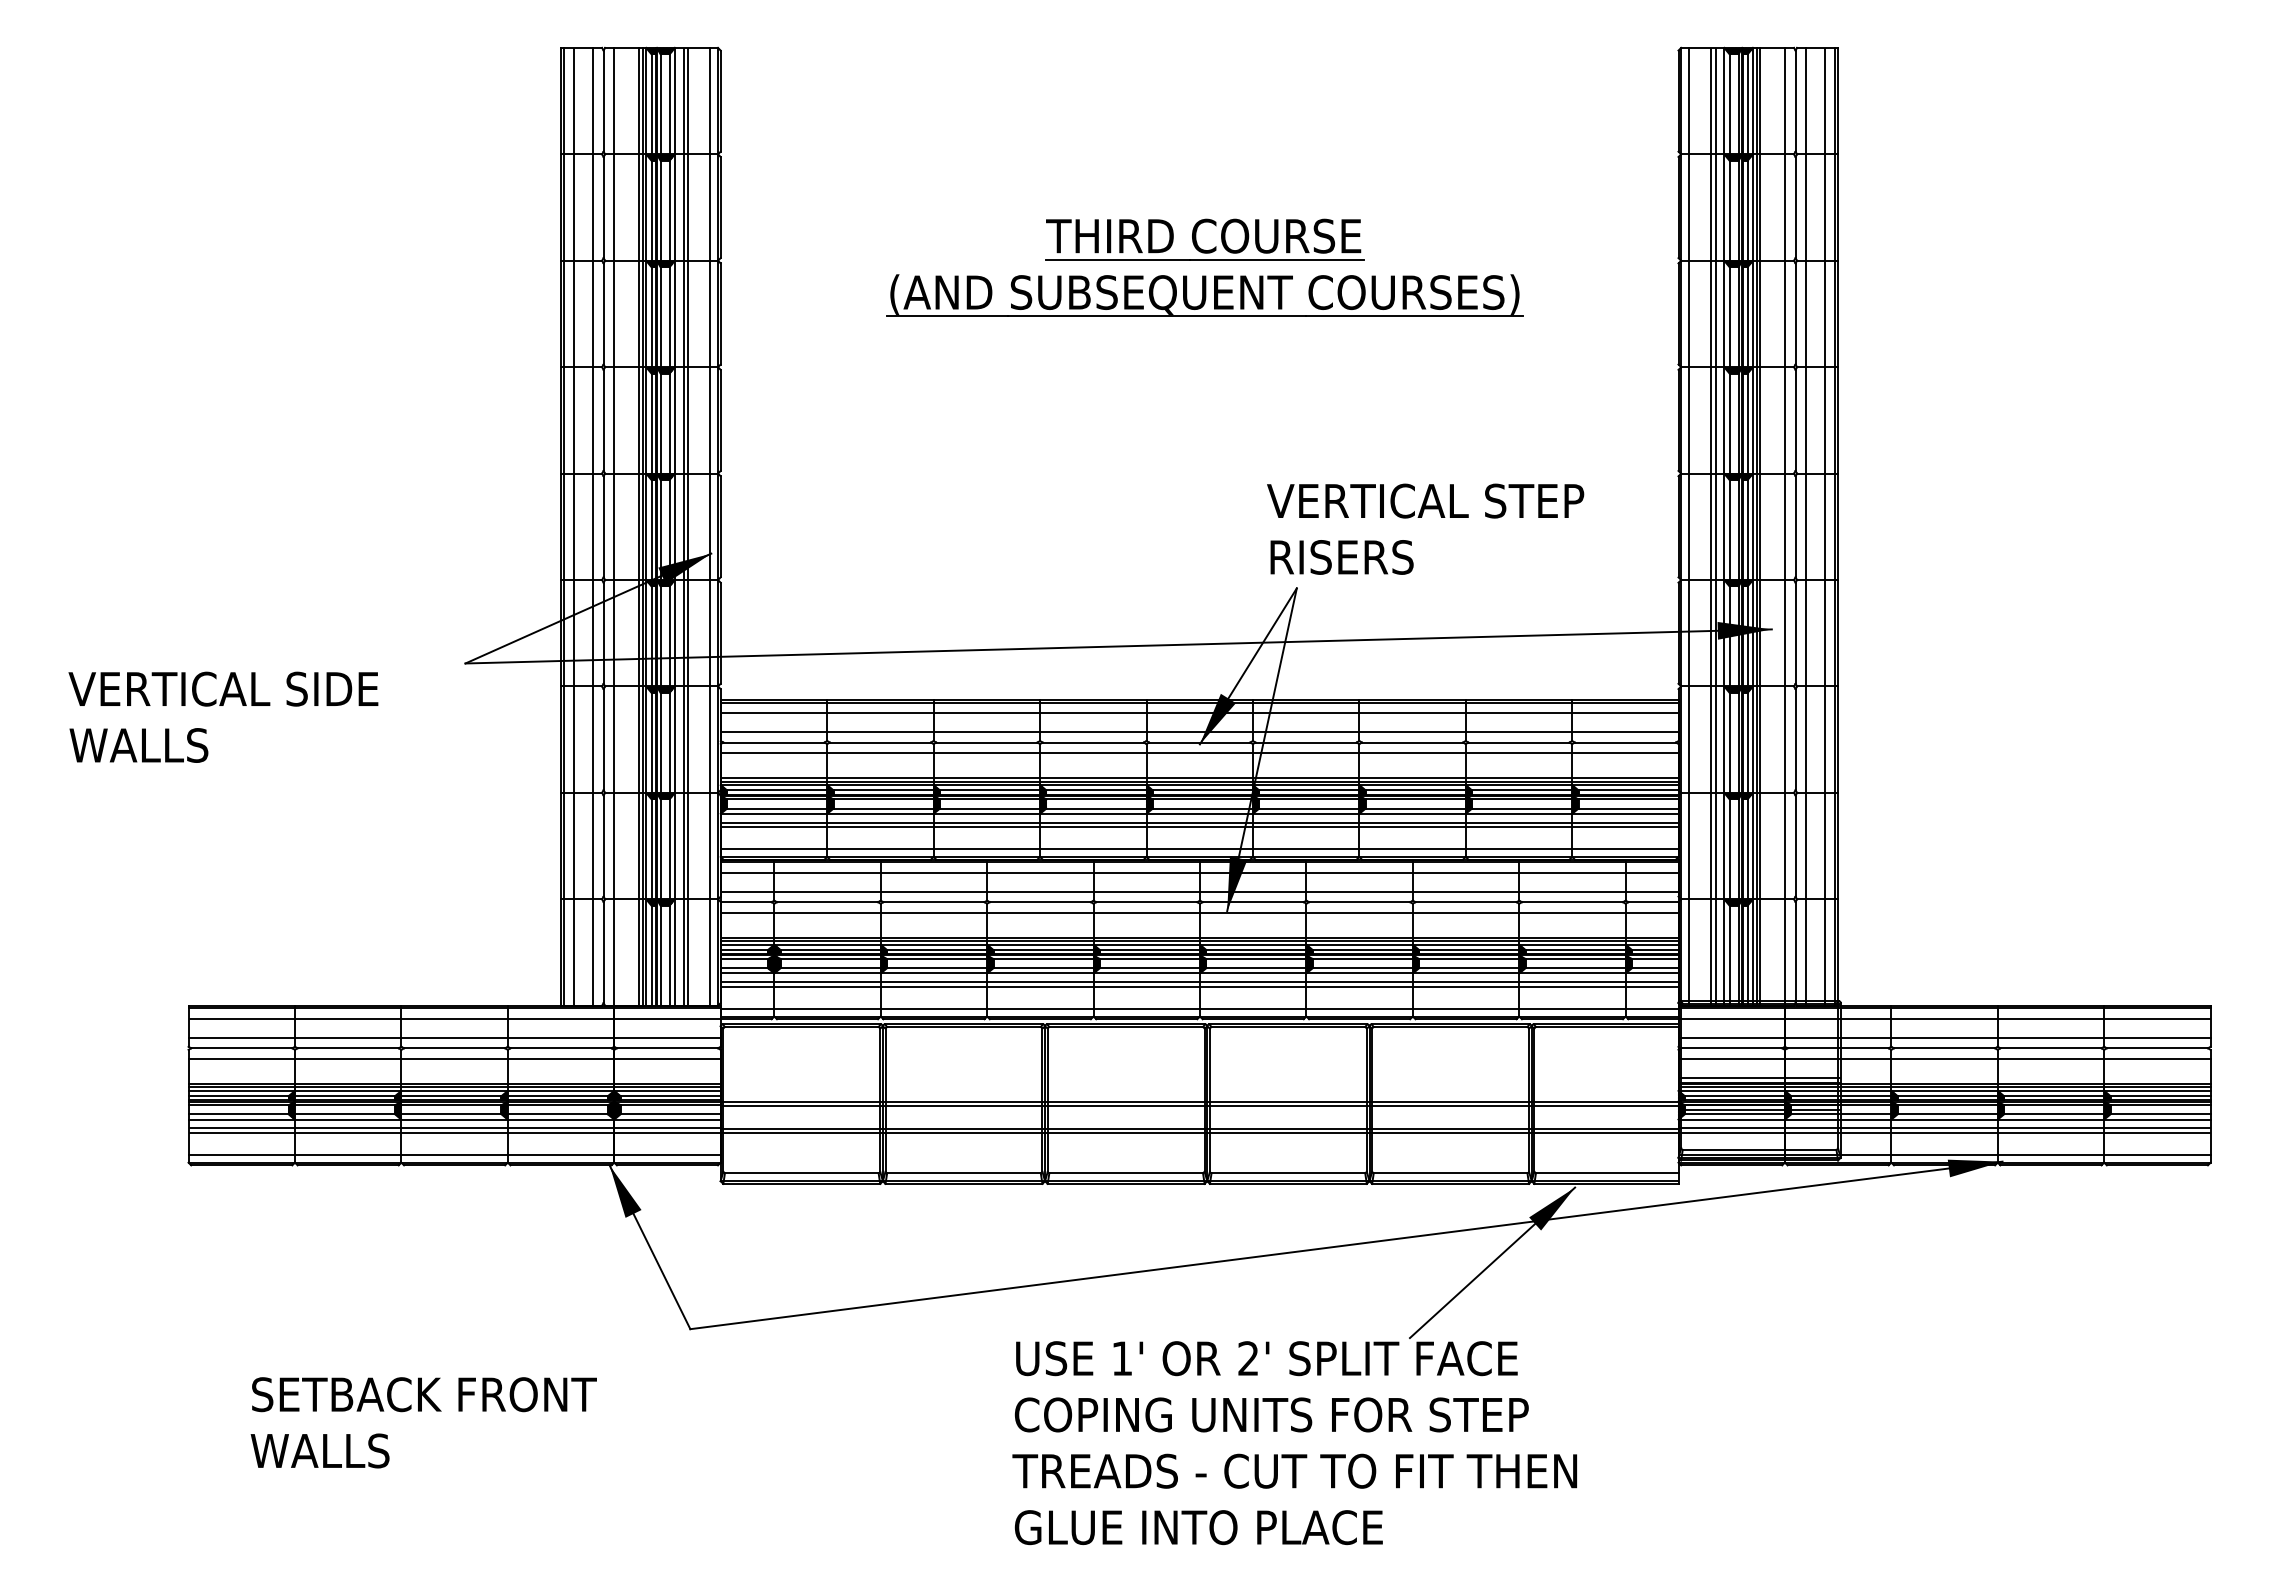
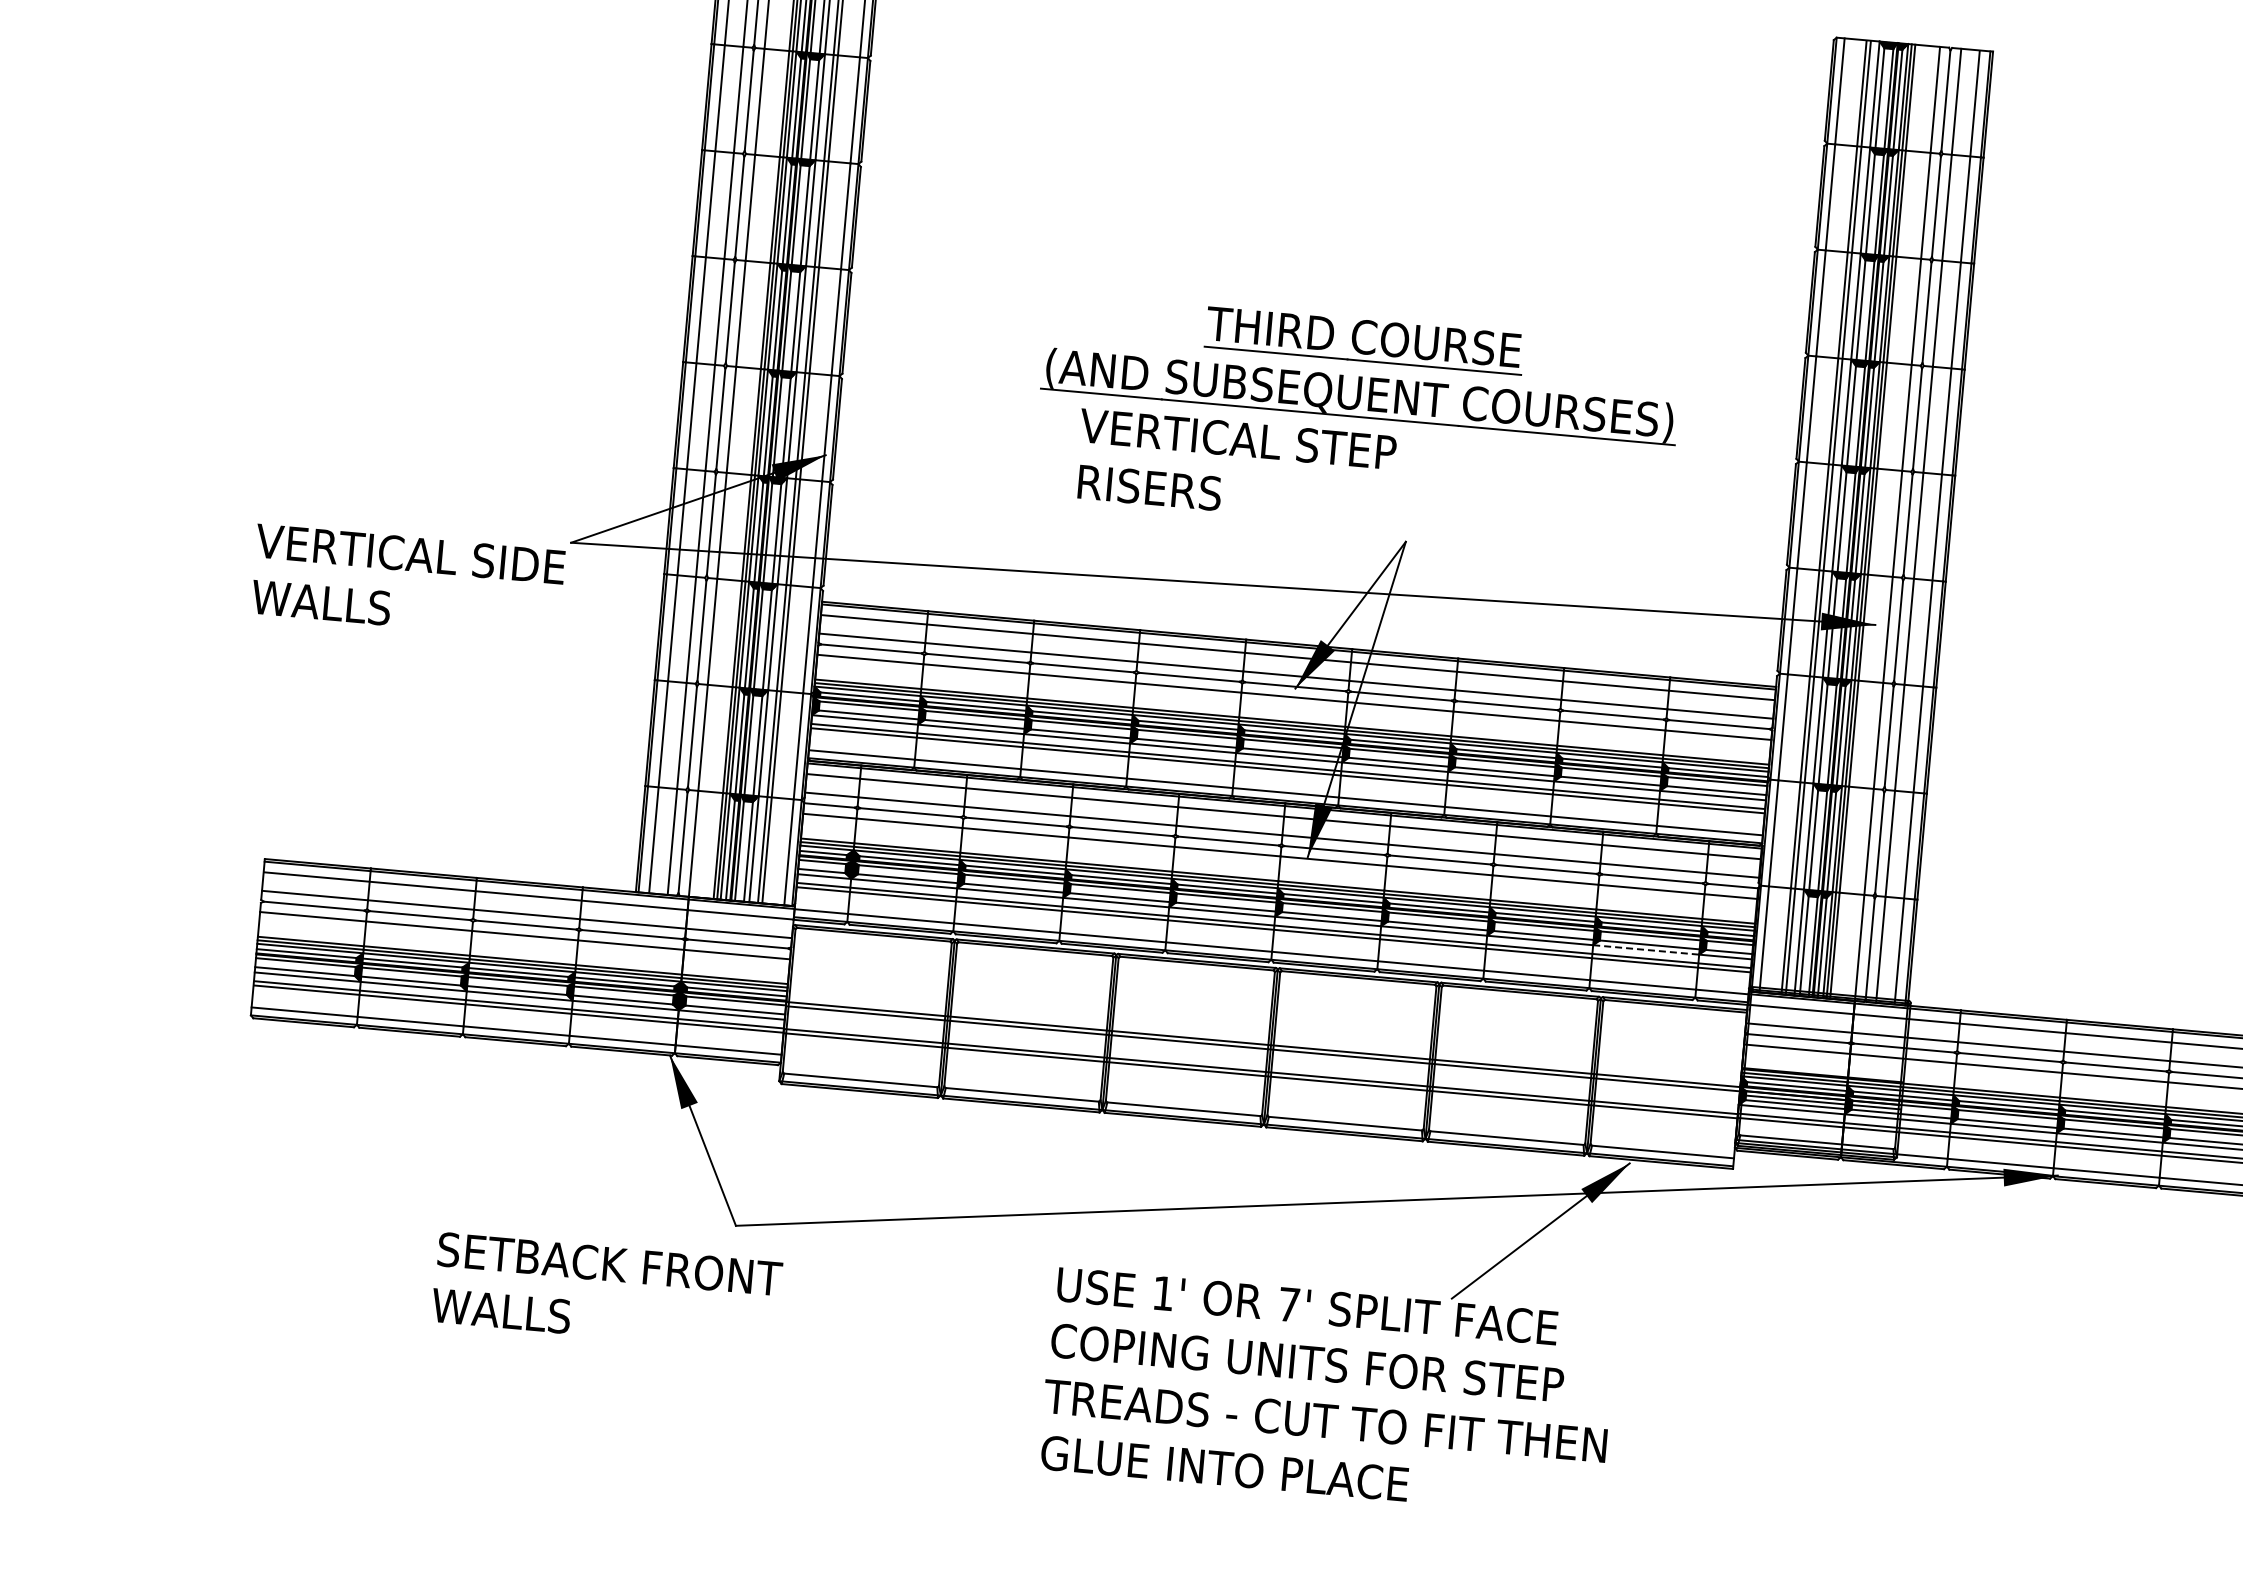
part: (1204, 260) -> (1362, 361), moved
text: (1425, 528) -> (1235, 466), moved
text: (223, 716) -> (408, 581), moved
line: (1572, 973) -> (1646, 949), solid -> dashed
line: (1759, 1078) -> (1823, 1071), removed
text: (1248, 1358) -> (1289, 1304), 2' -> 7'
text: (423, 1422) -> (606, 1291), moved

